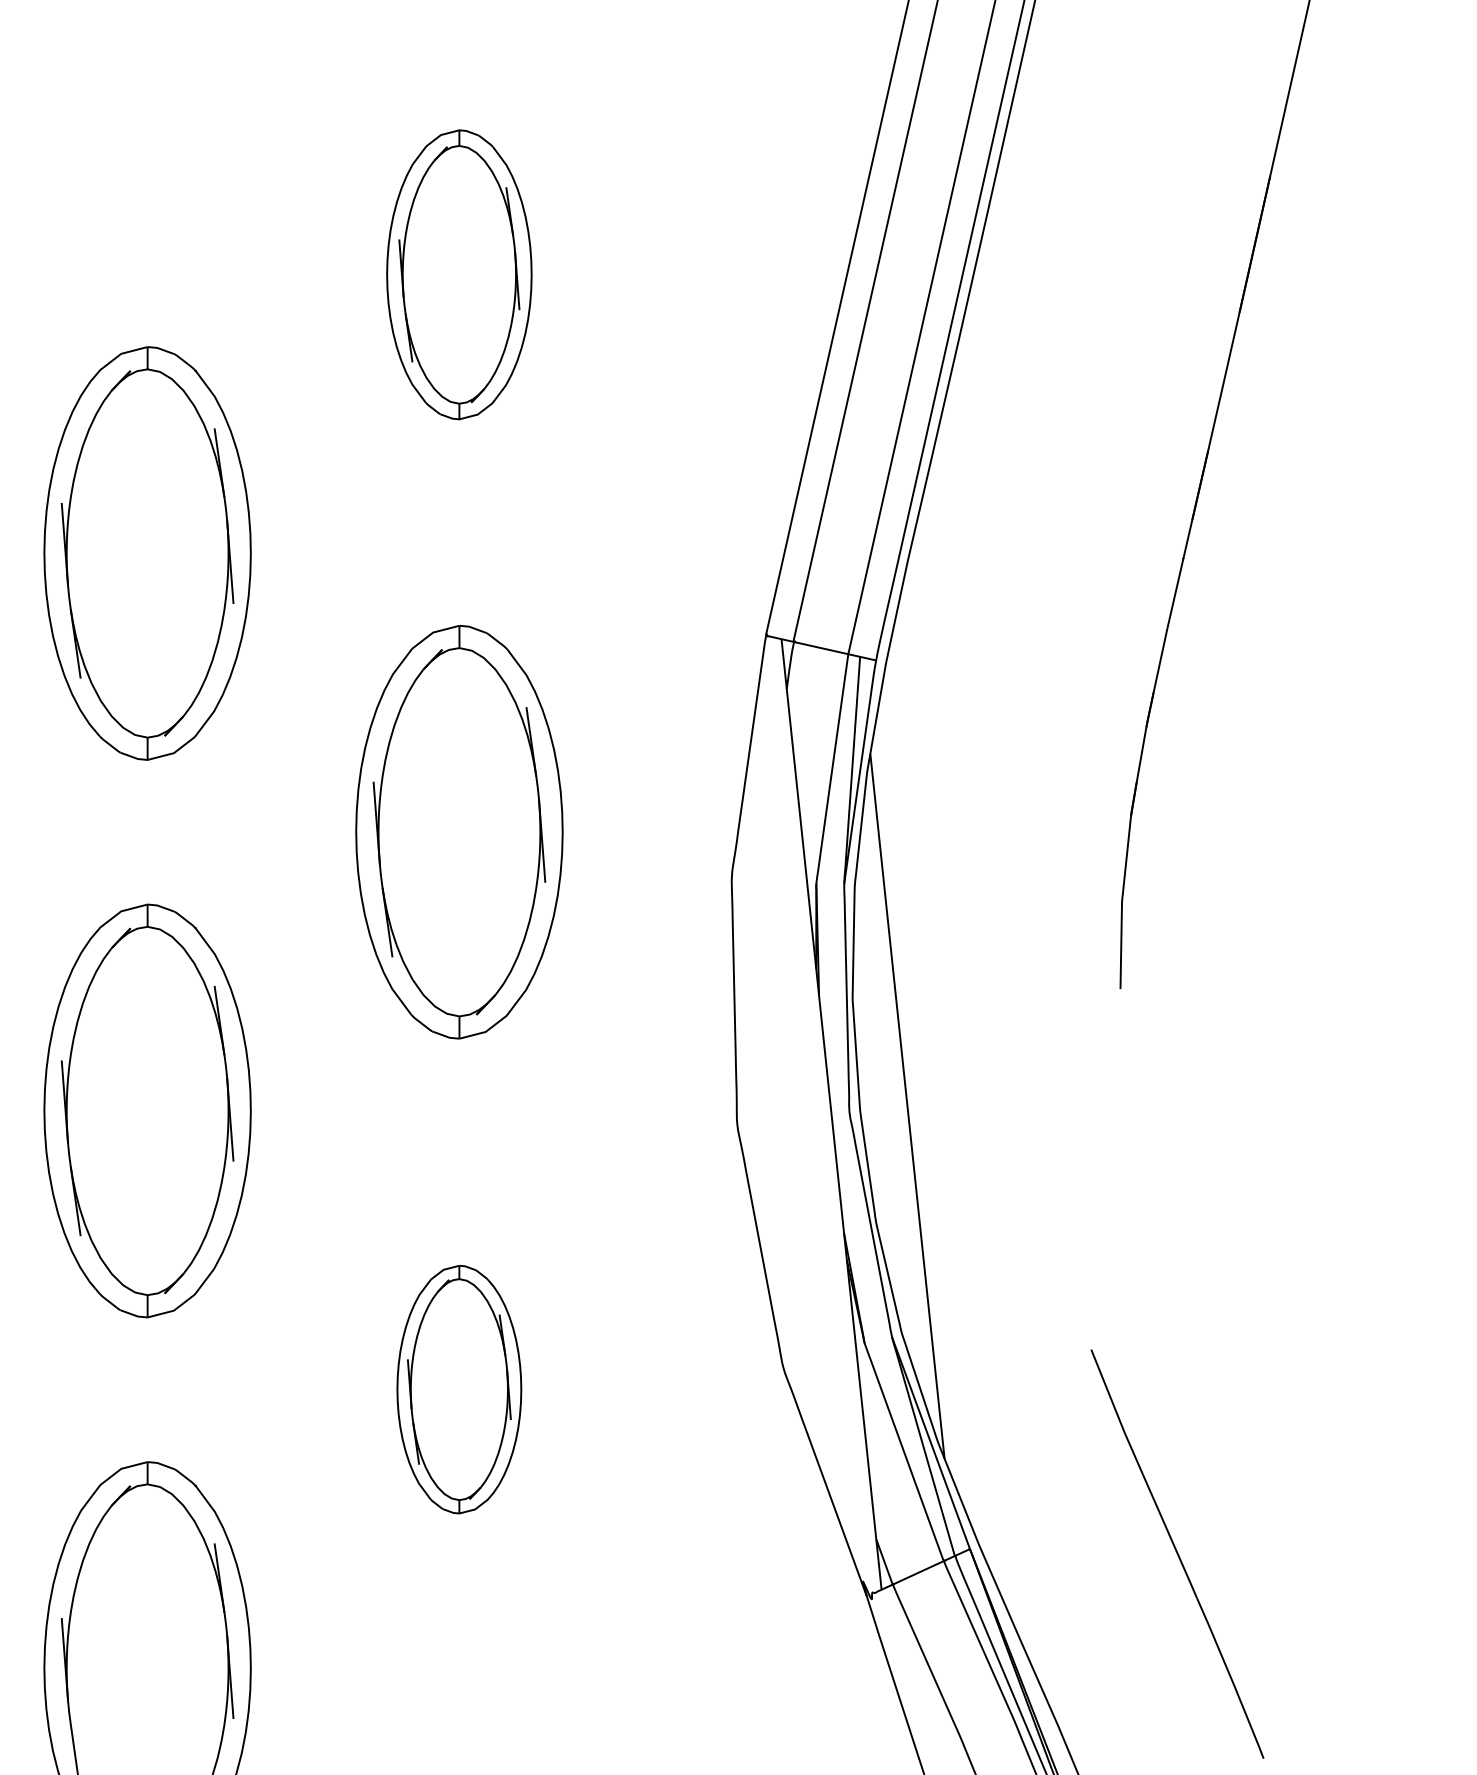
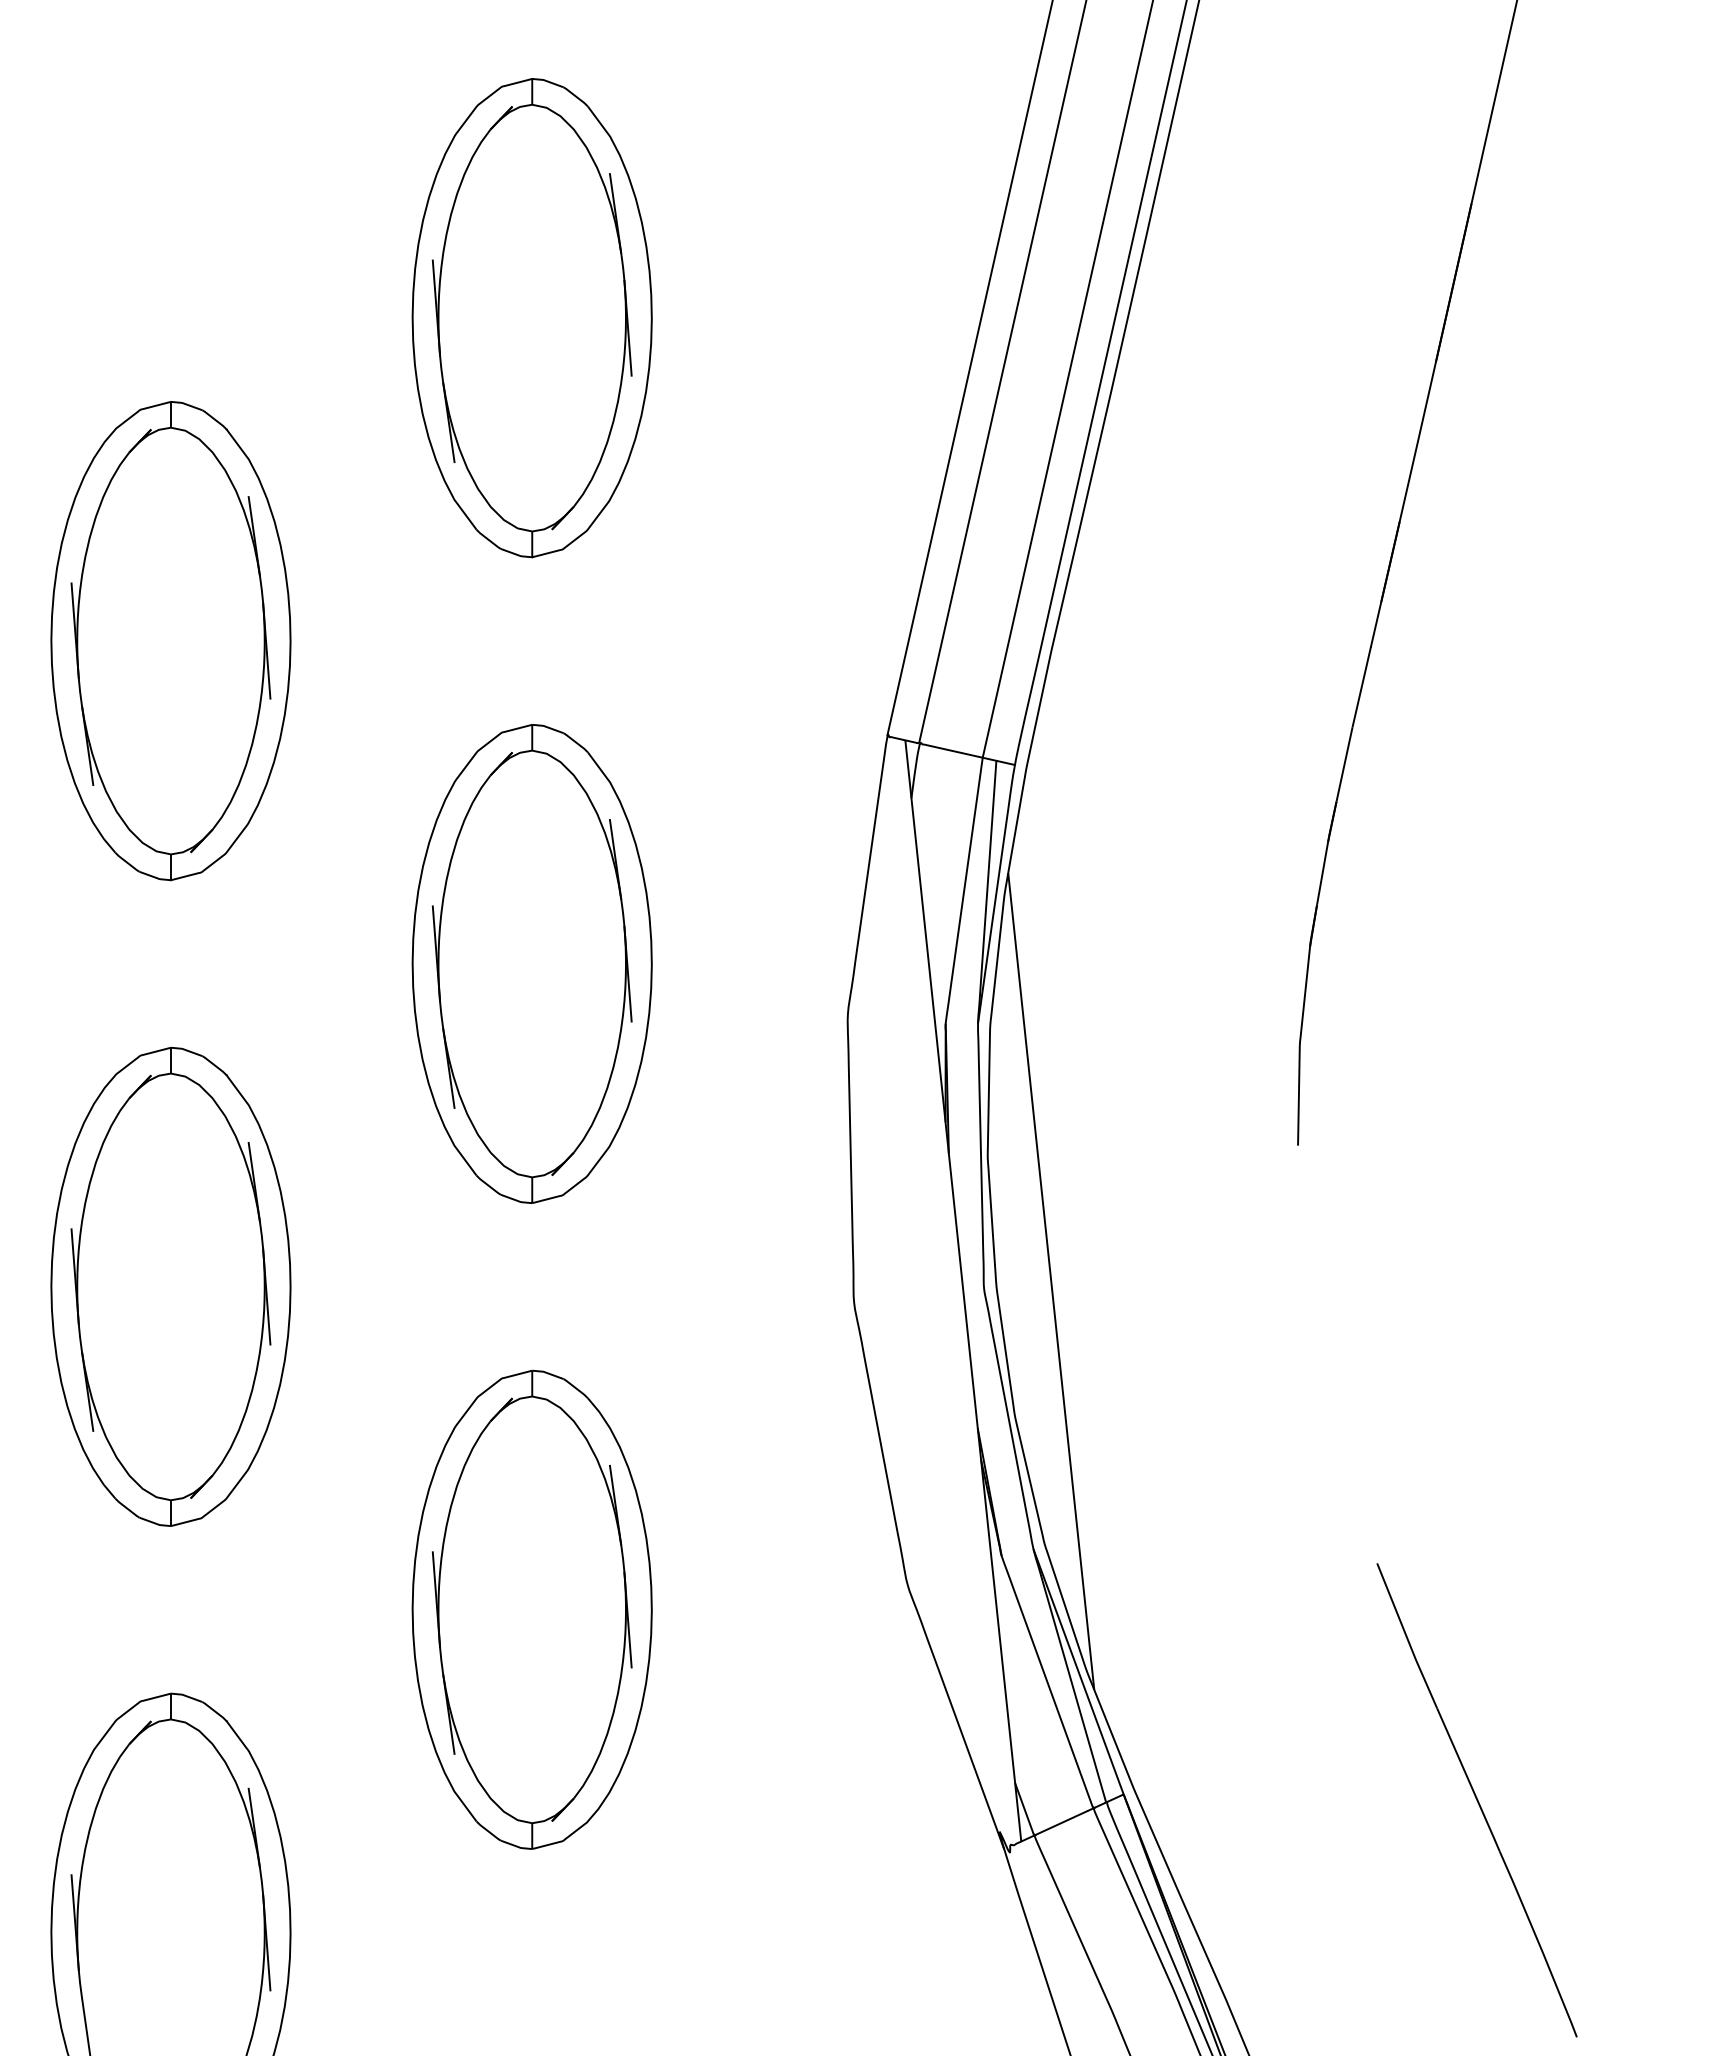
part: (458, 275) -> (531, 318), size x1.43
part: (458, 1389) -> (531, 1609), size x1.67
part: (1177, 1554) -> (1476, 1800), moved

